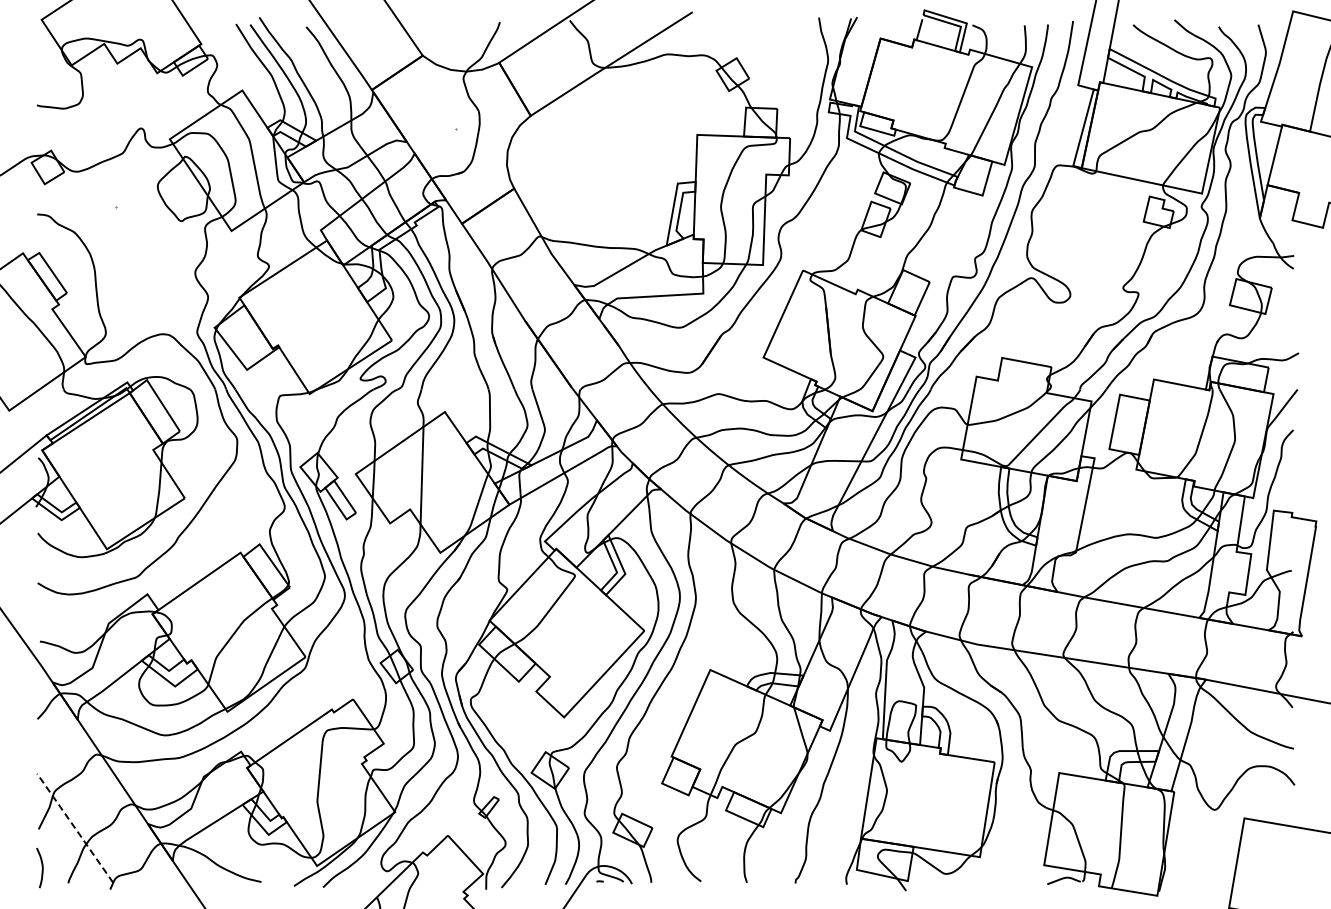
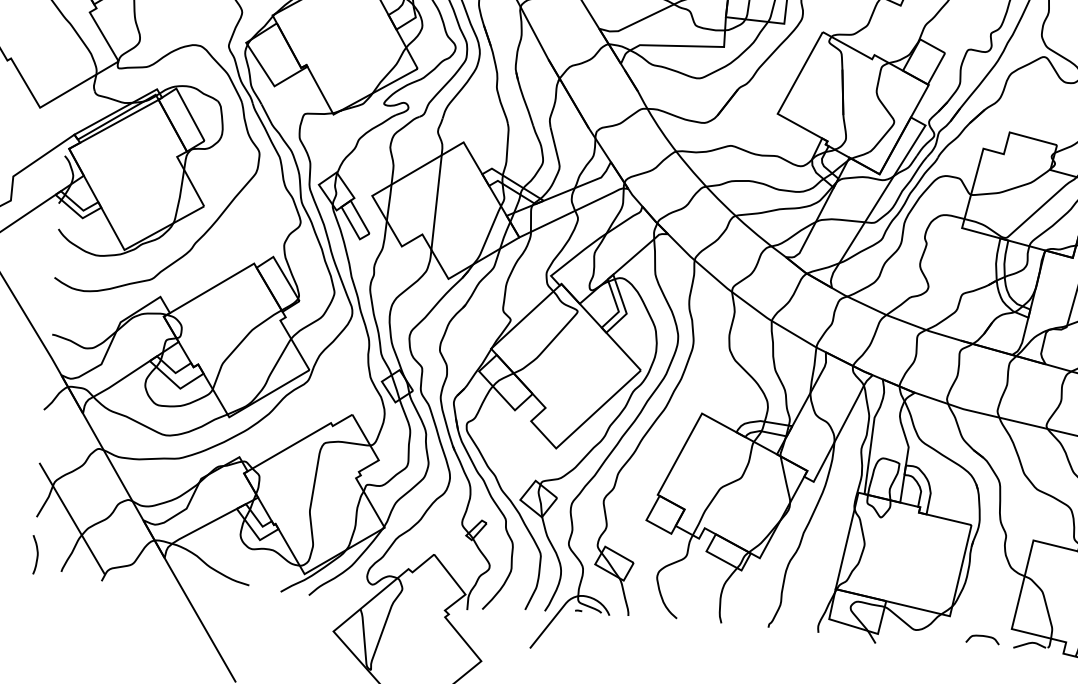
line: (74, 827) -> (71, 518), dashed -> solid
curve: (1015, 875) -> (983, 636), added

